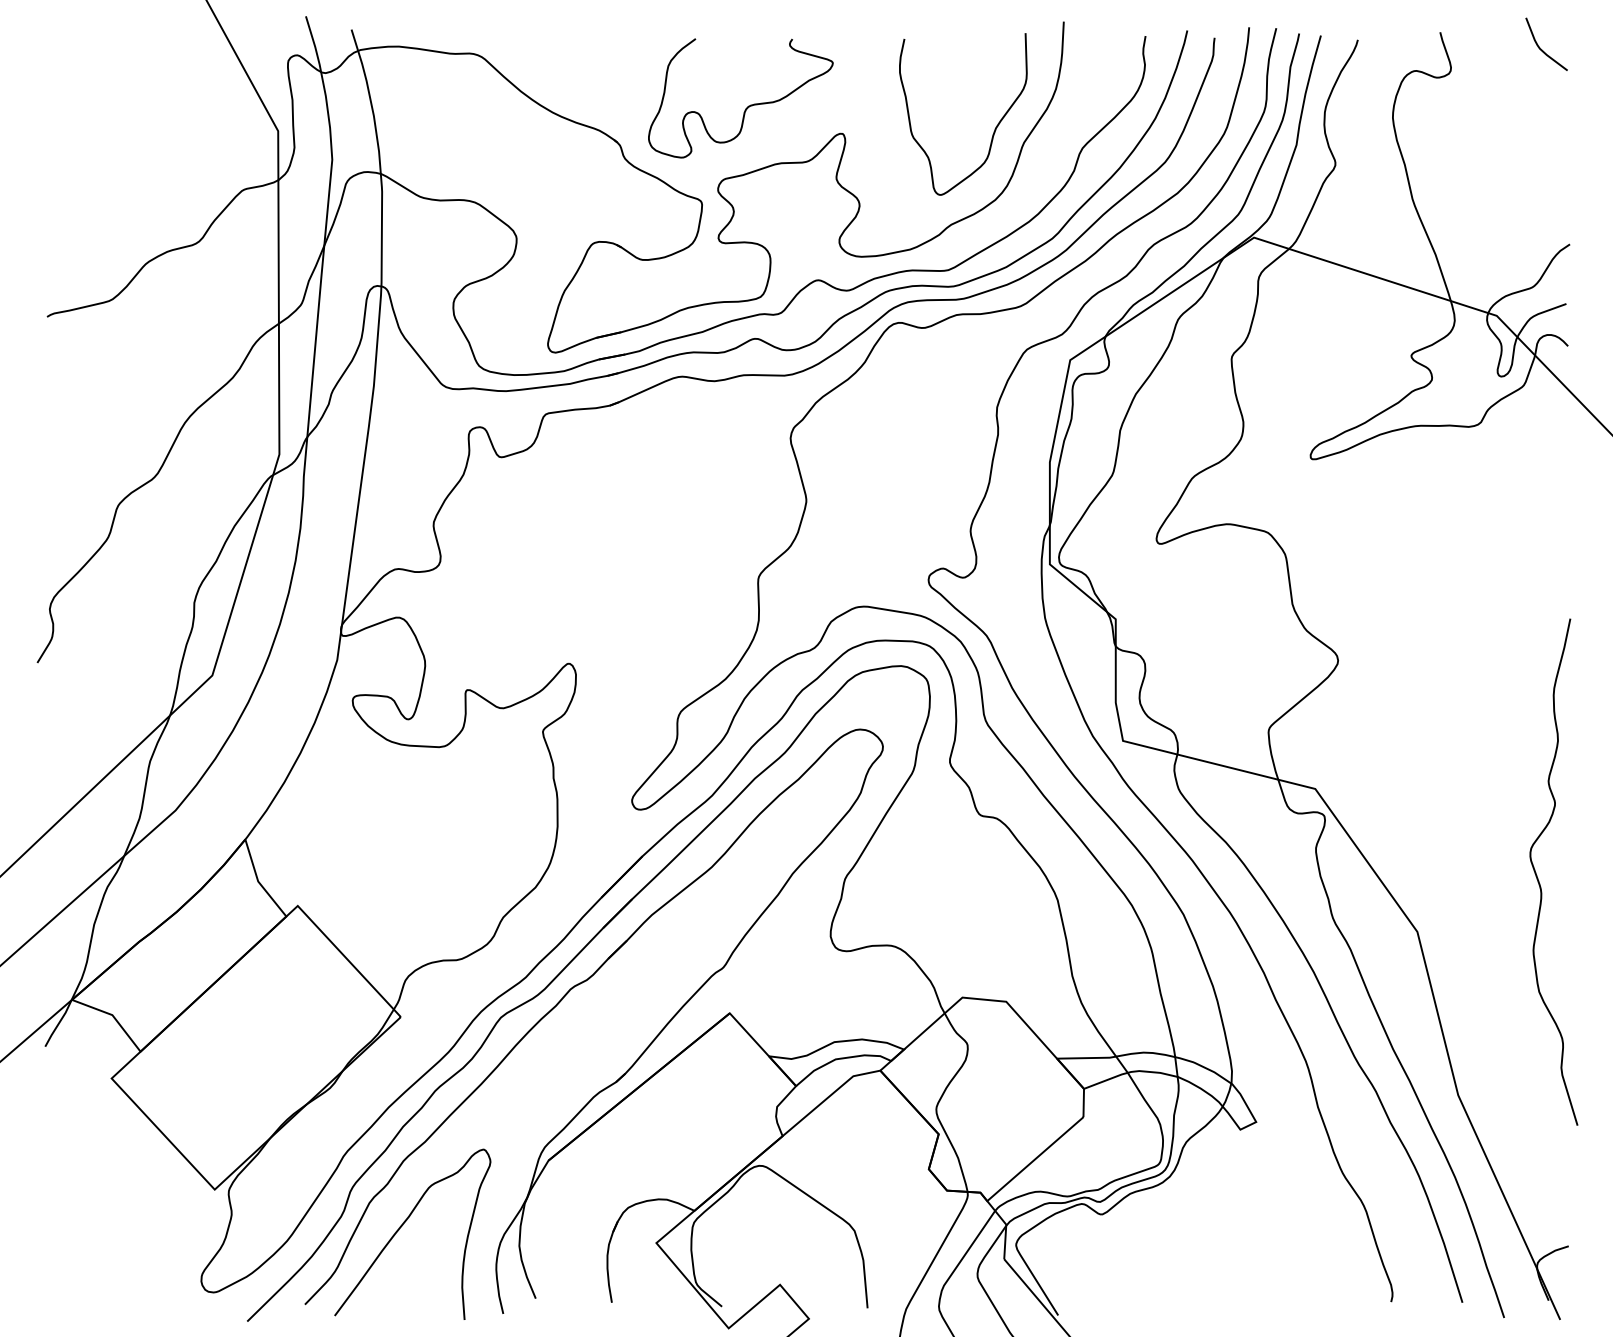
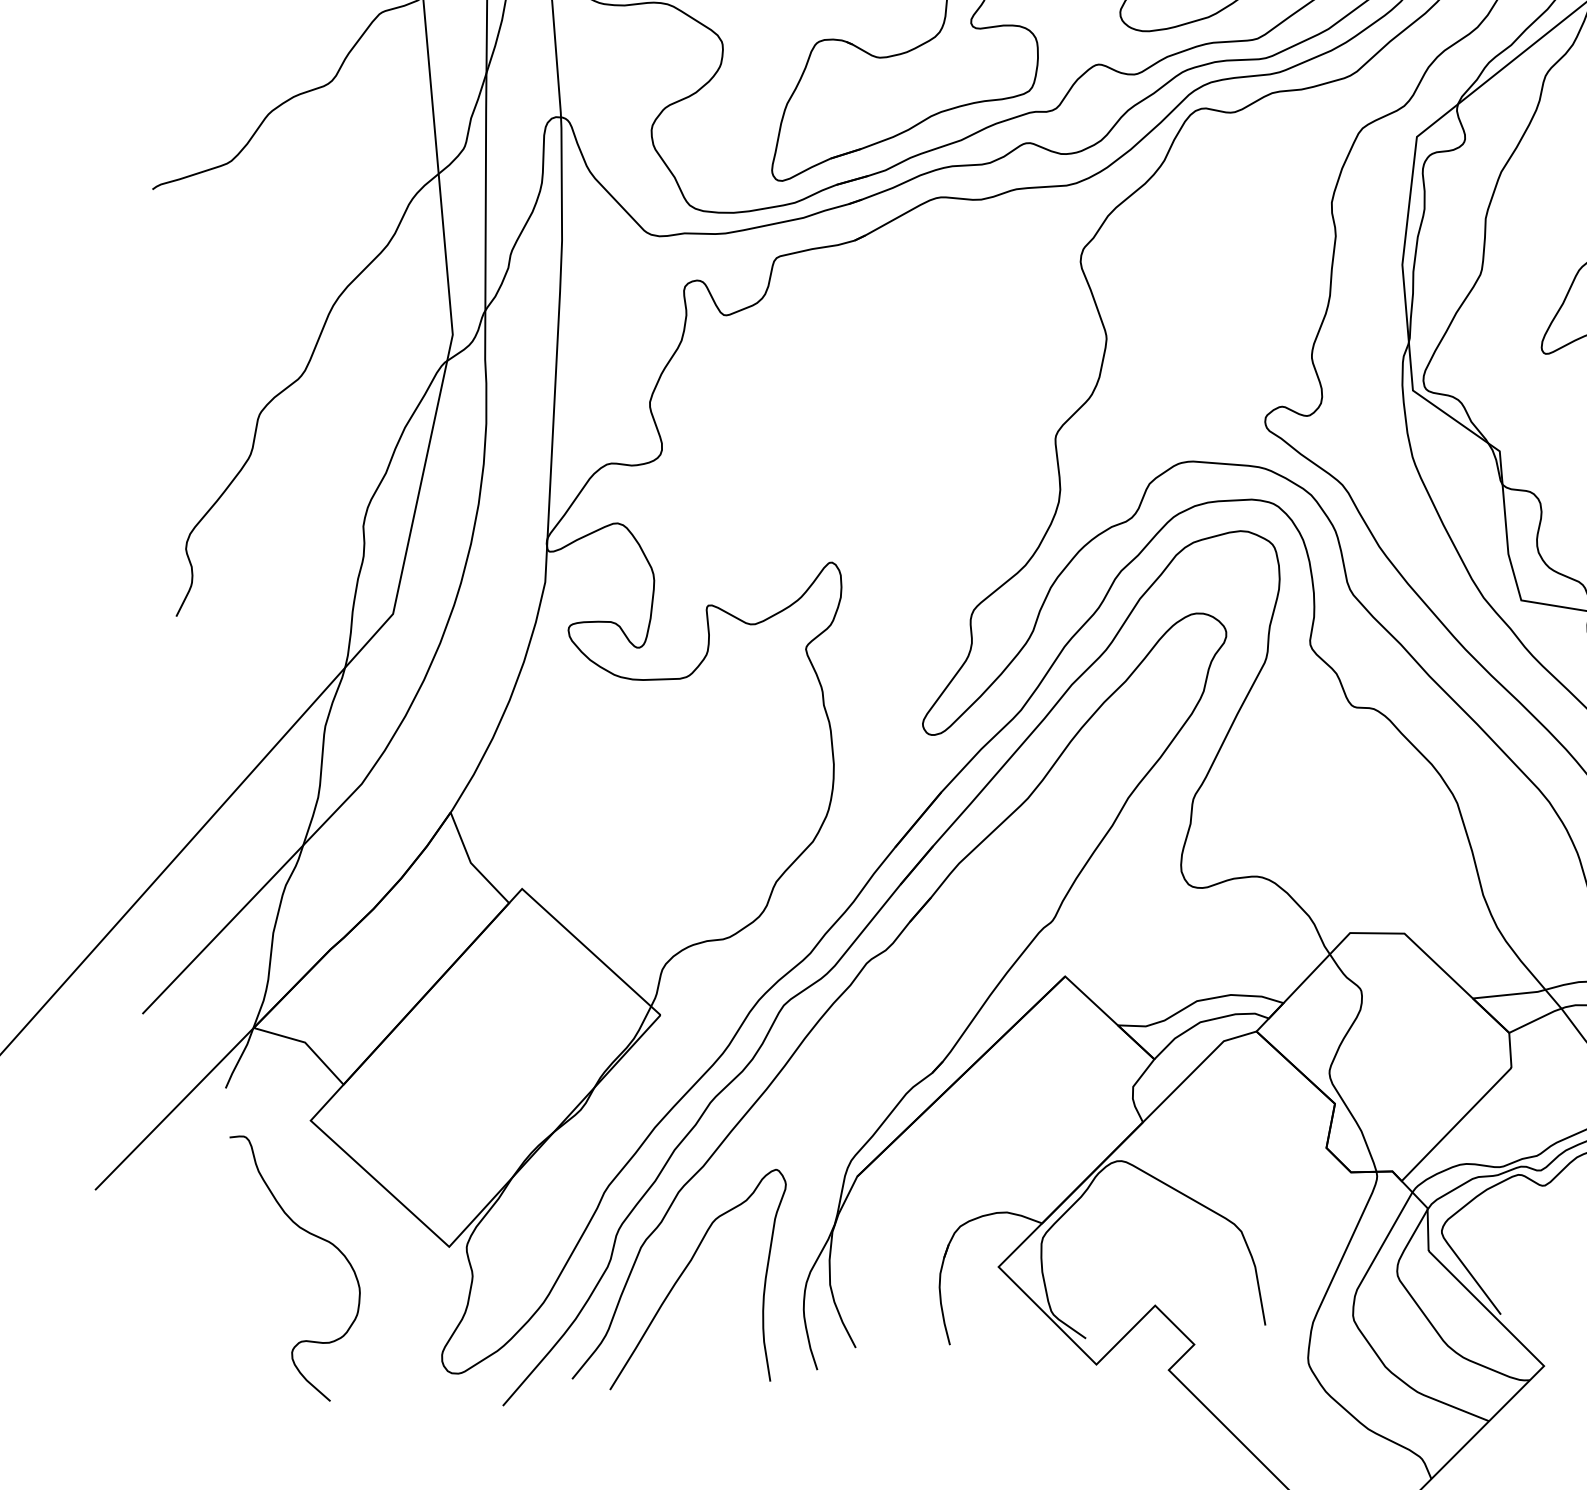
curve: (108, 1173) -> (316, 1237), added

